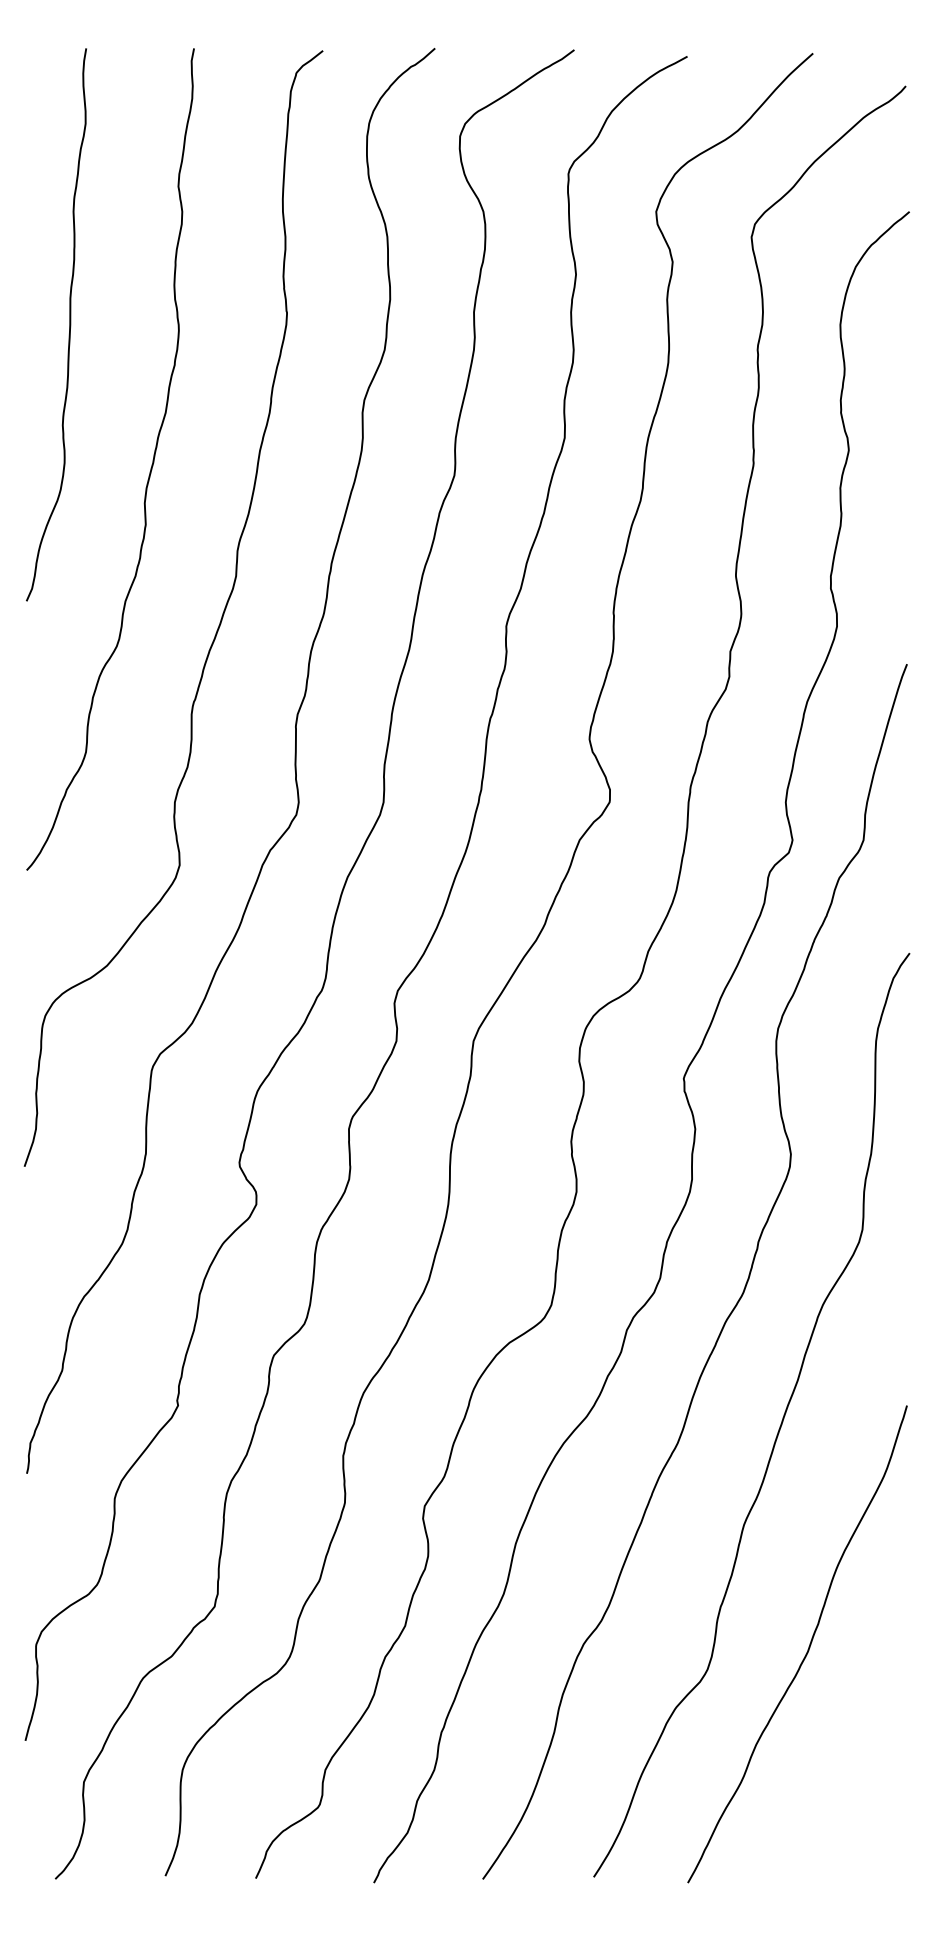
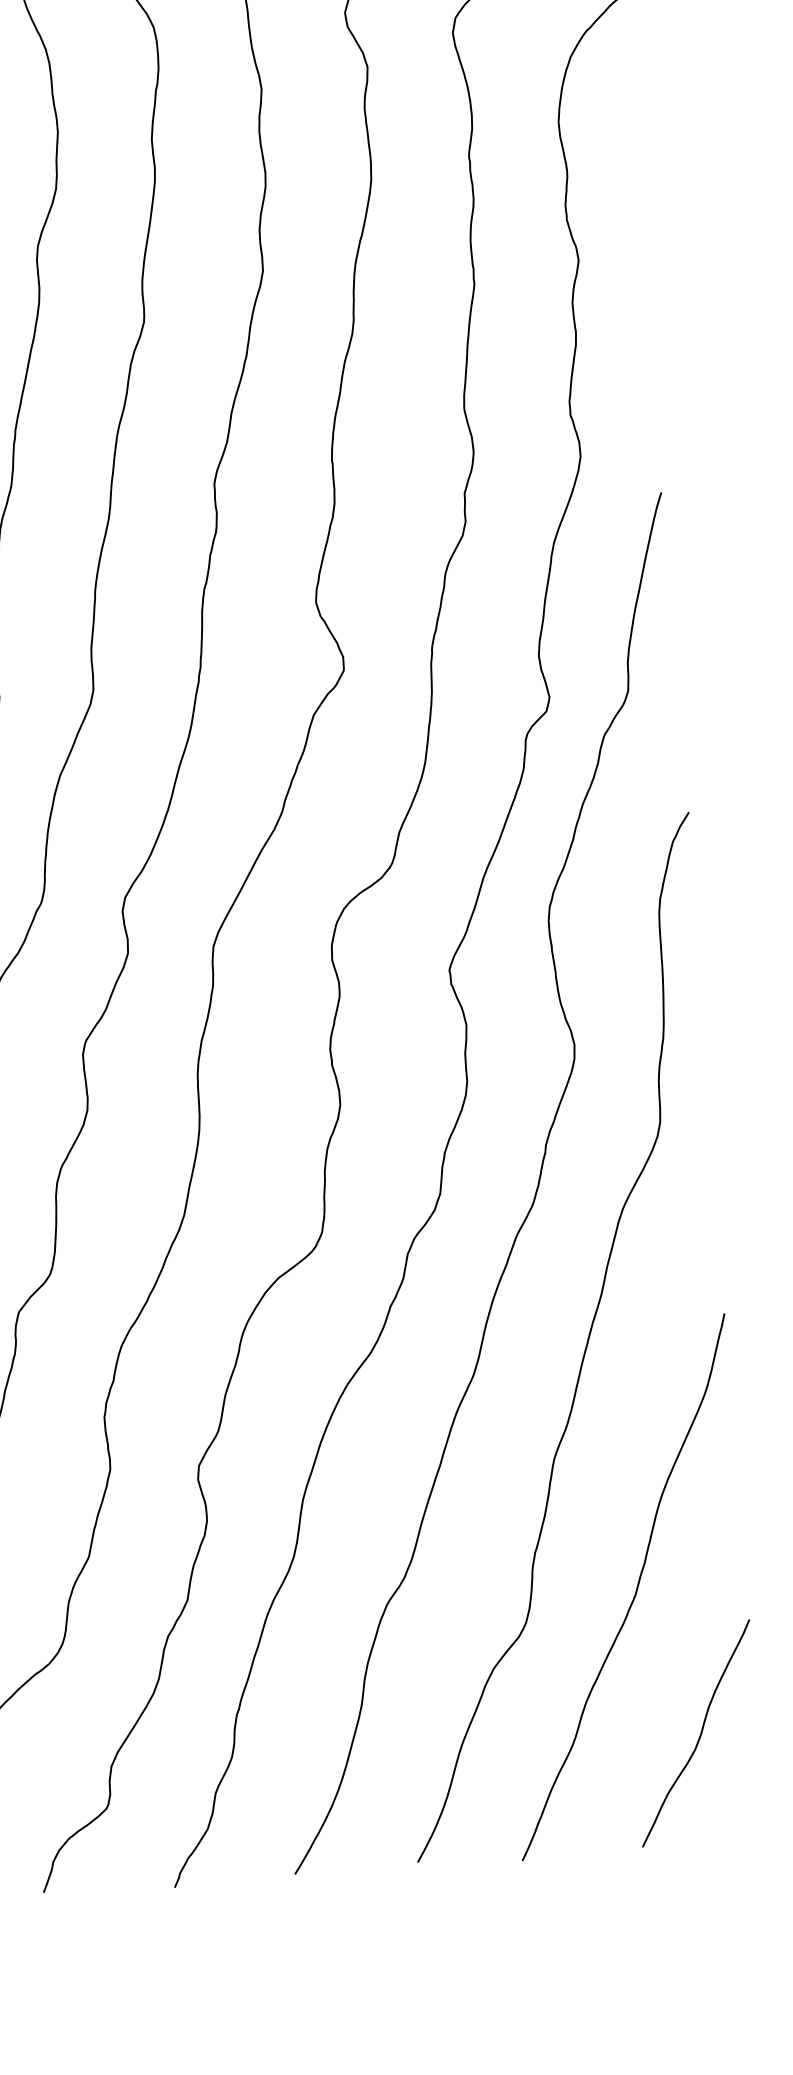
curve: (855, 1782) -> (699, 1735), added

